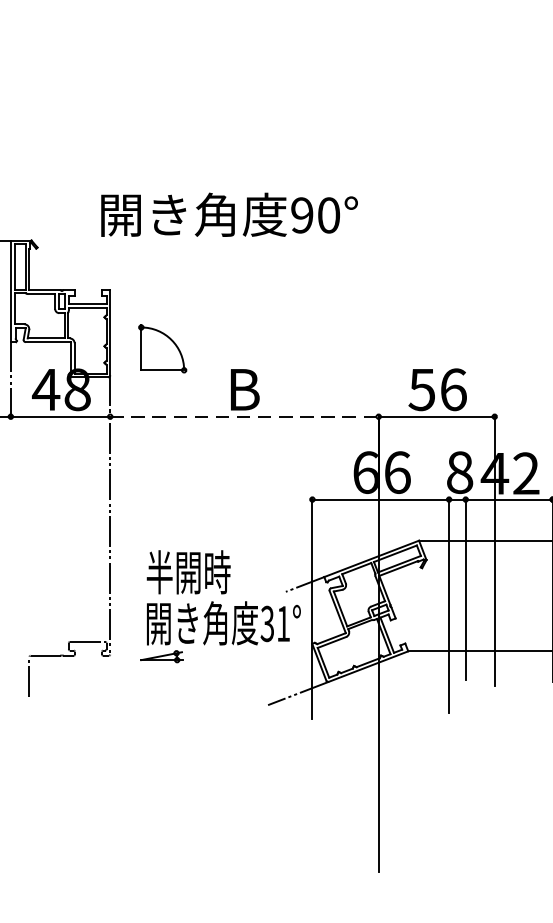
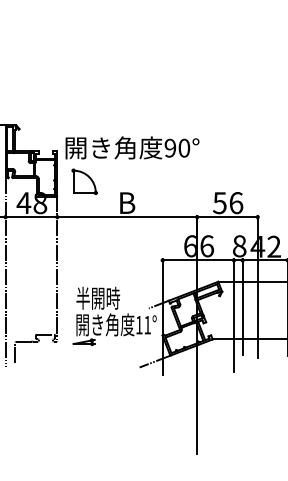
text: (229, 214) -> (132, 147), moved
line: (244, 417) -> (127, 217), dashed -> solid
line: (10, 563) -> (5, 293), added
text: (265, 622) -> (138, 324), 31° -> 11°

